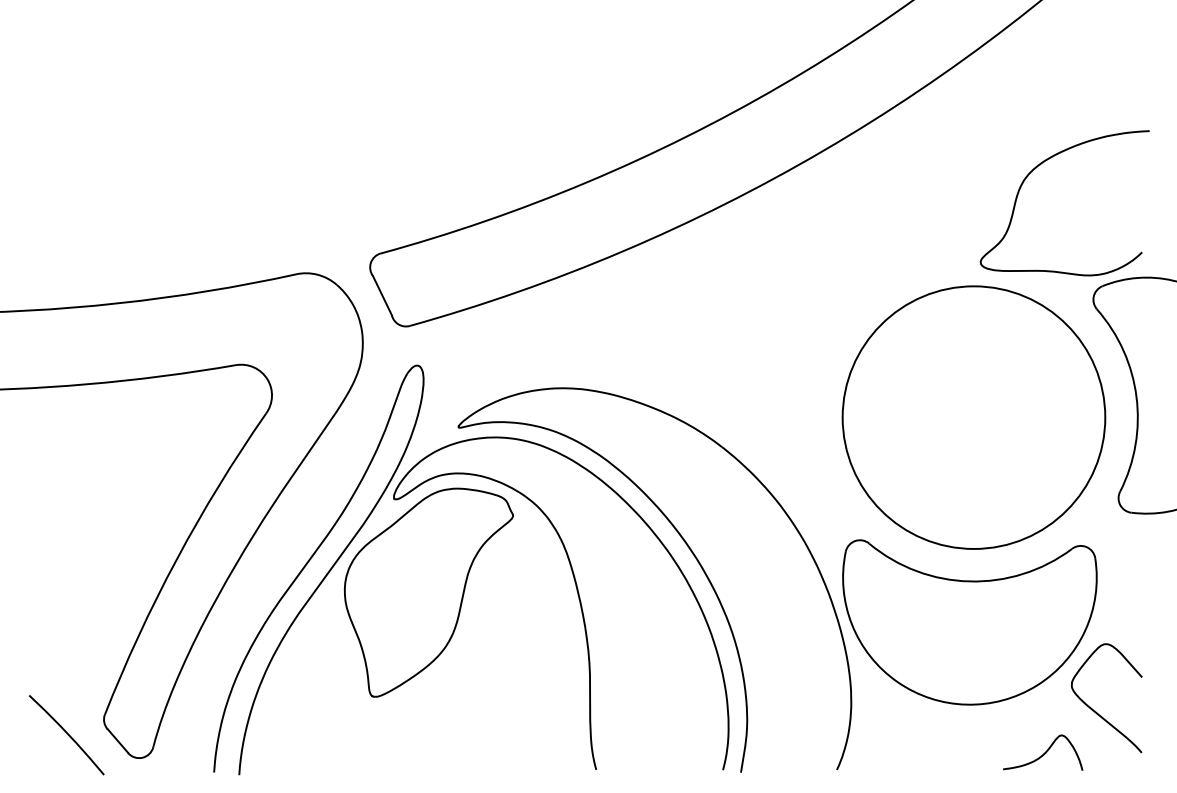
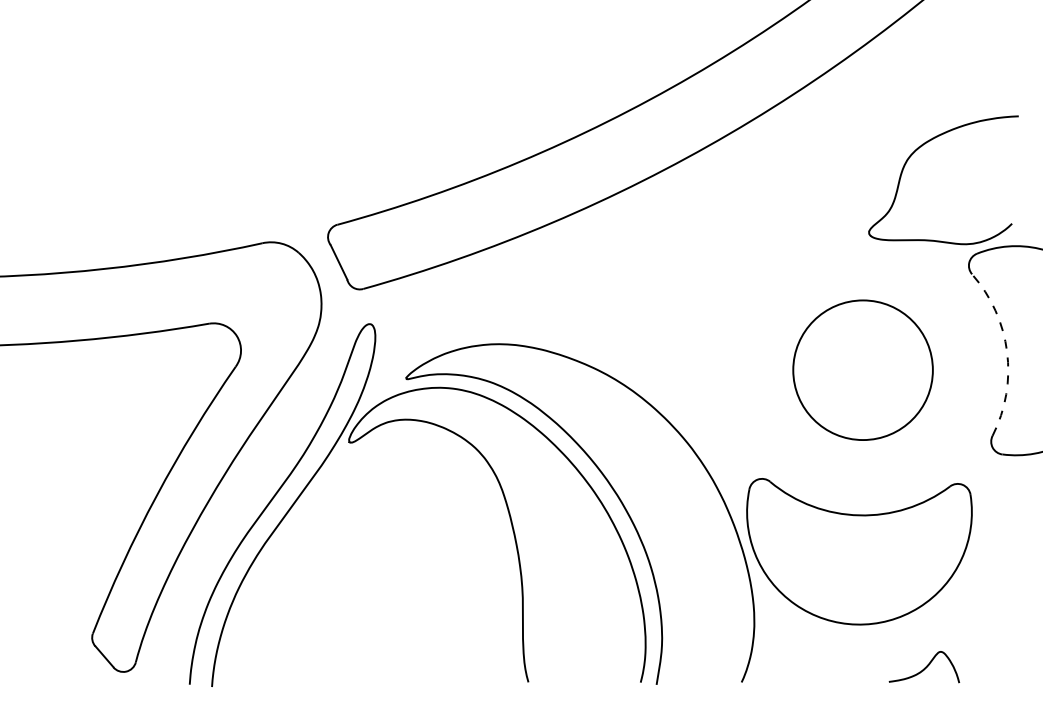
arc: (1136, 396) -> (1007, 351), solid -> dashed
circle: (973, 416) -> (862, 369), size x0.6
part: (428, 592) -> (379, 525), removed
curve: (1094, 709) -> (969, 628), removed
curve: (66, 733) -> (58, 650), removed

